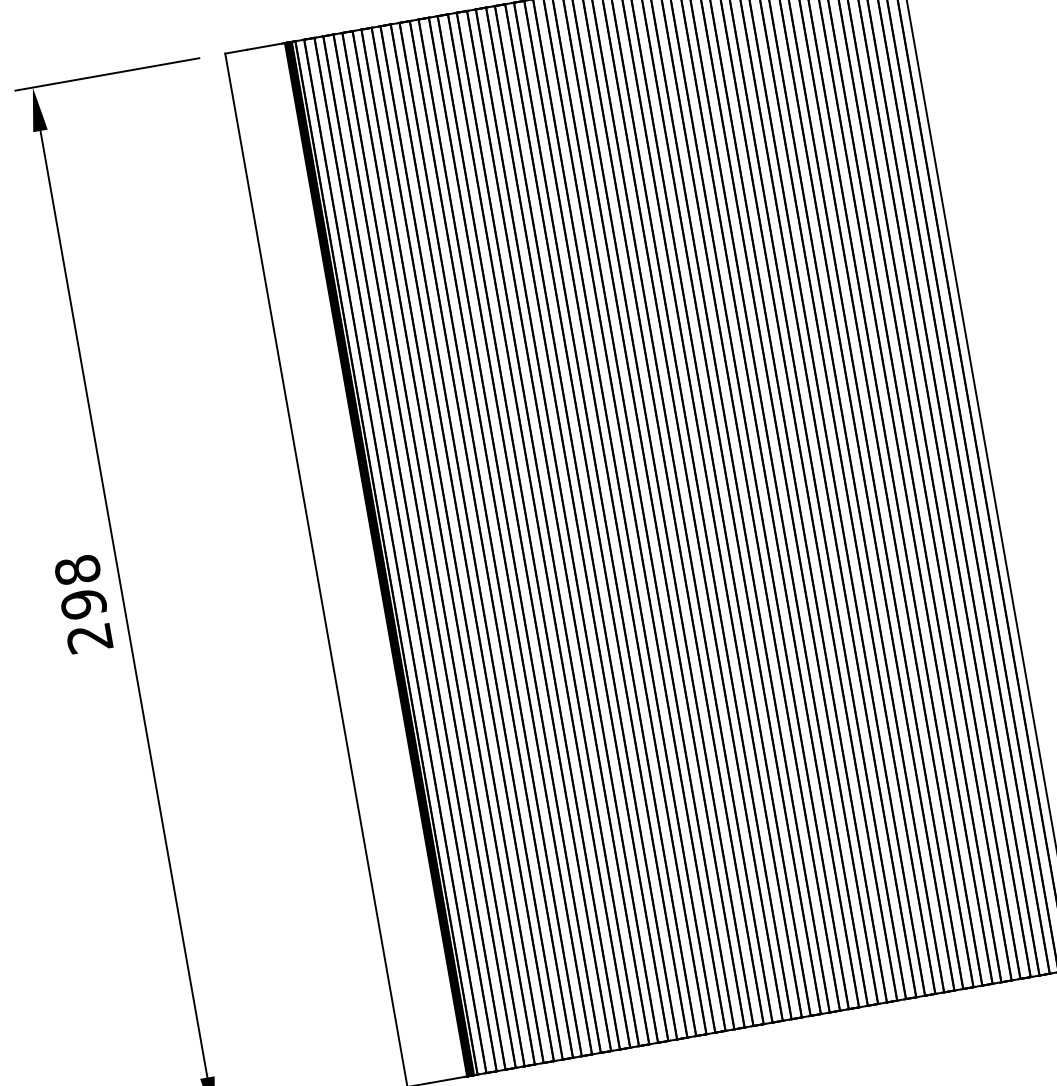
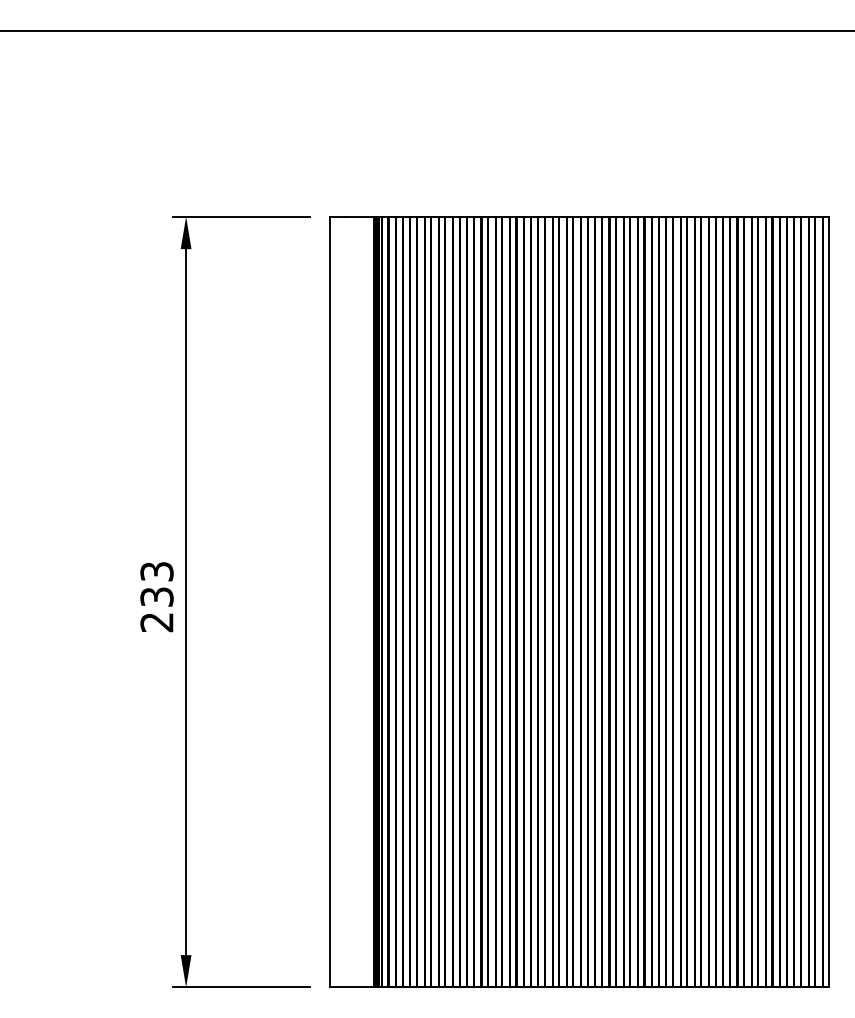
text: (80, 587) -> (156, 584), 298 -> 233

